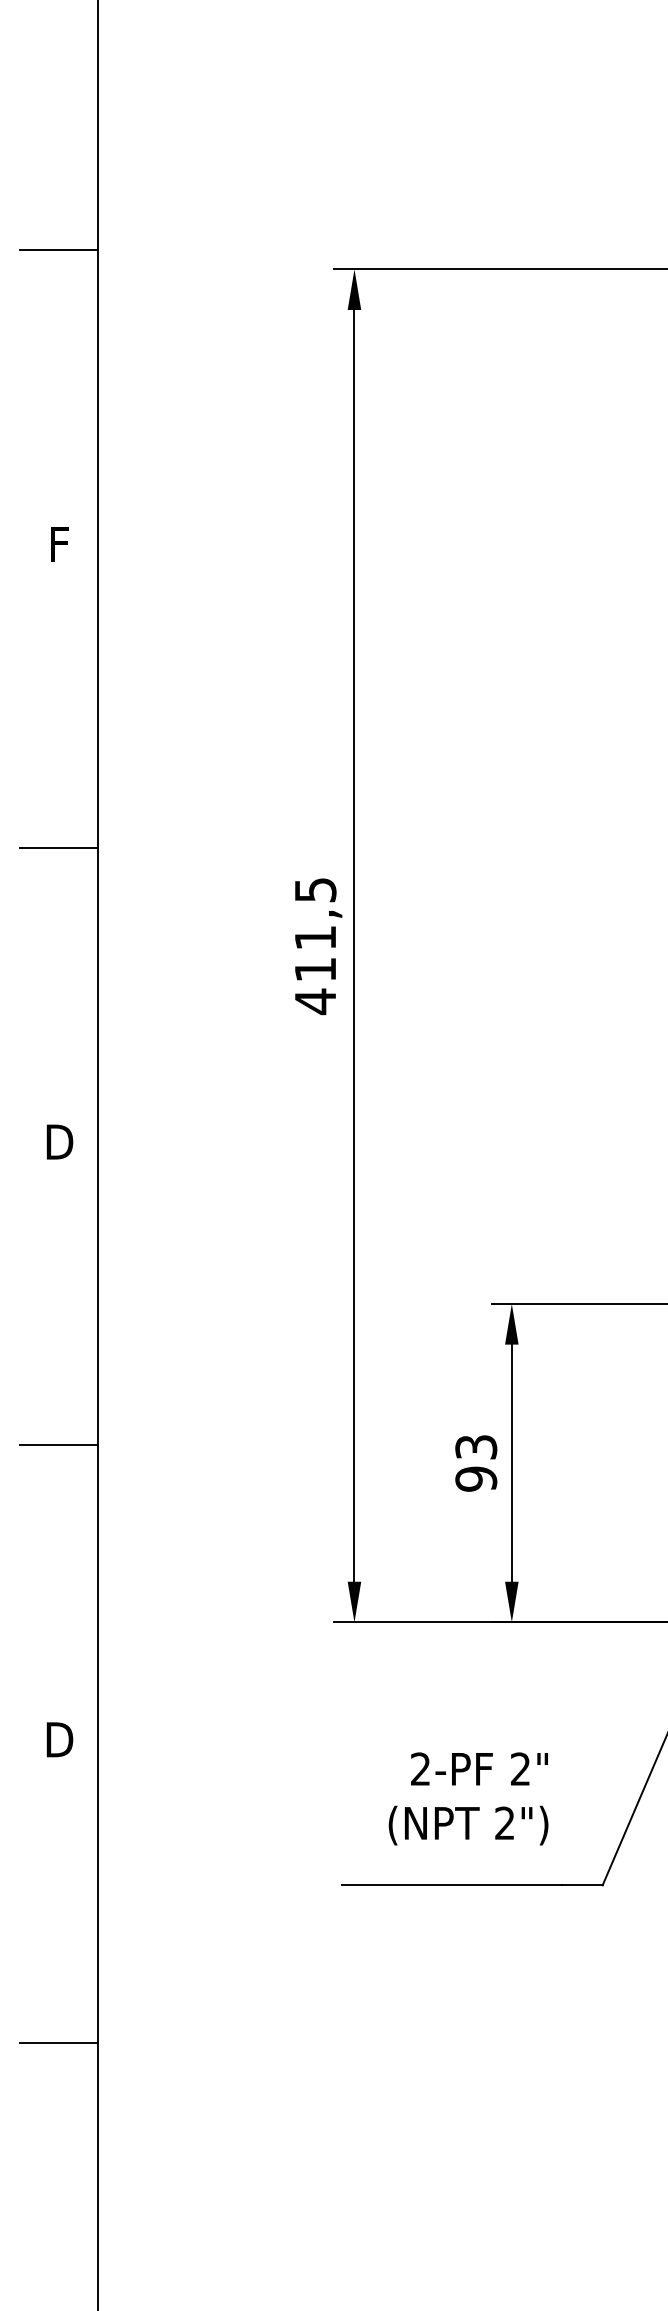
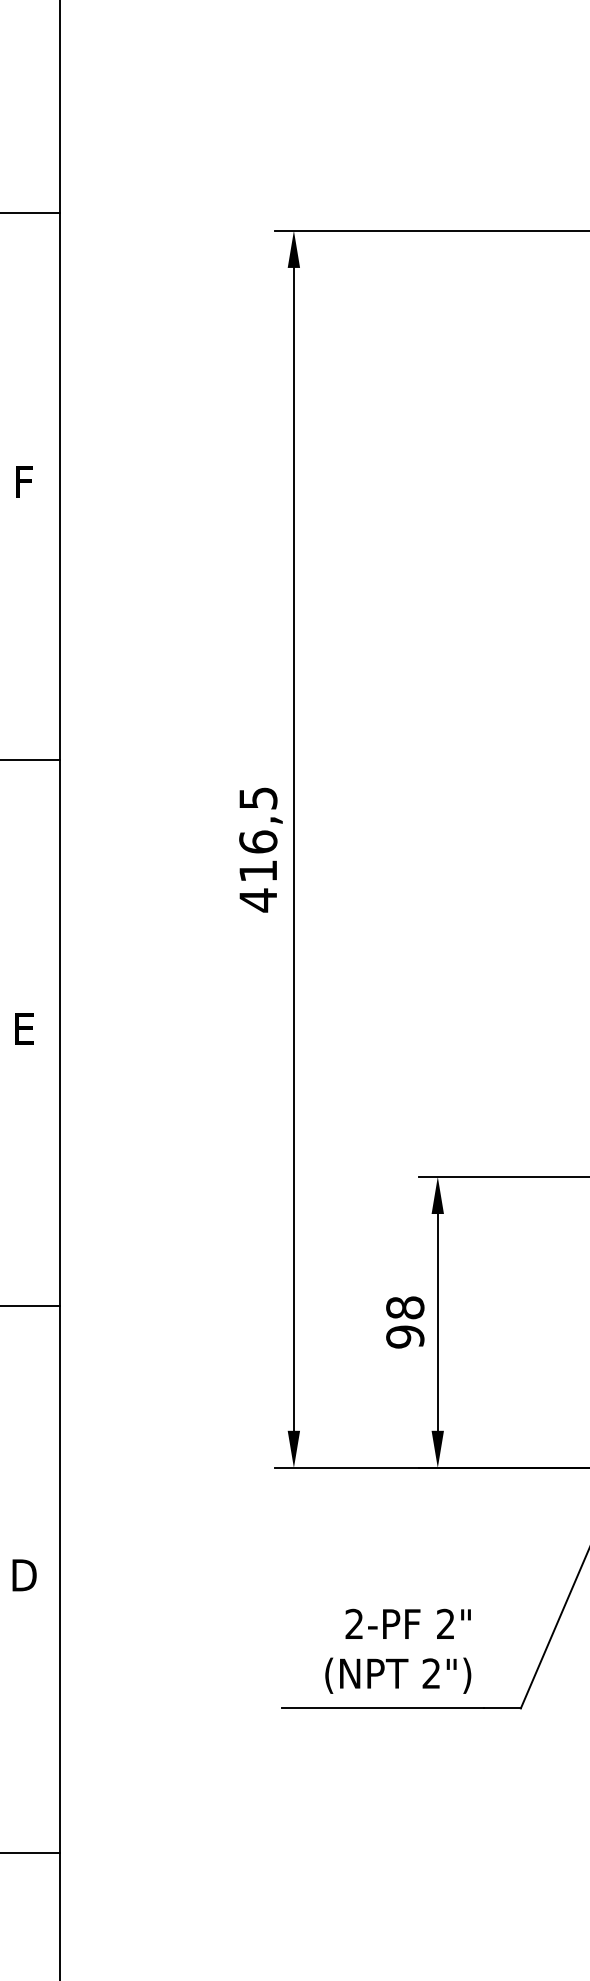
text: (315, 937) -> (258, 841), 411,5 -> 416,5
text: (59, 1141) -> (24, 1028), D -> E
text: (476, 1446) -> (405, 1307), 93 -> 98
text: (468, 1798) -> (398, 1650), moved

